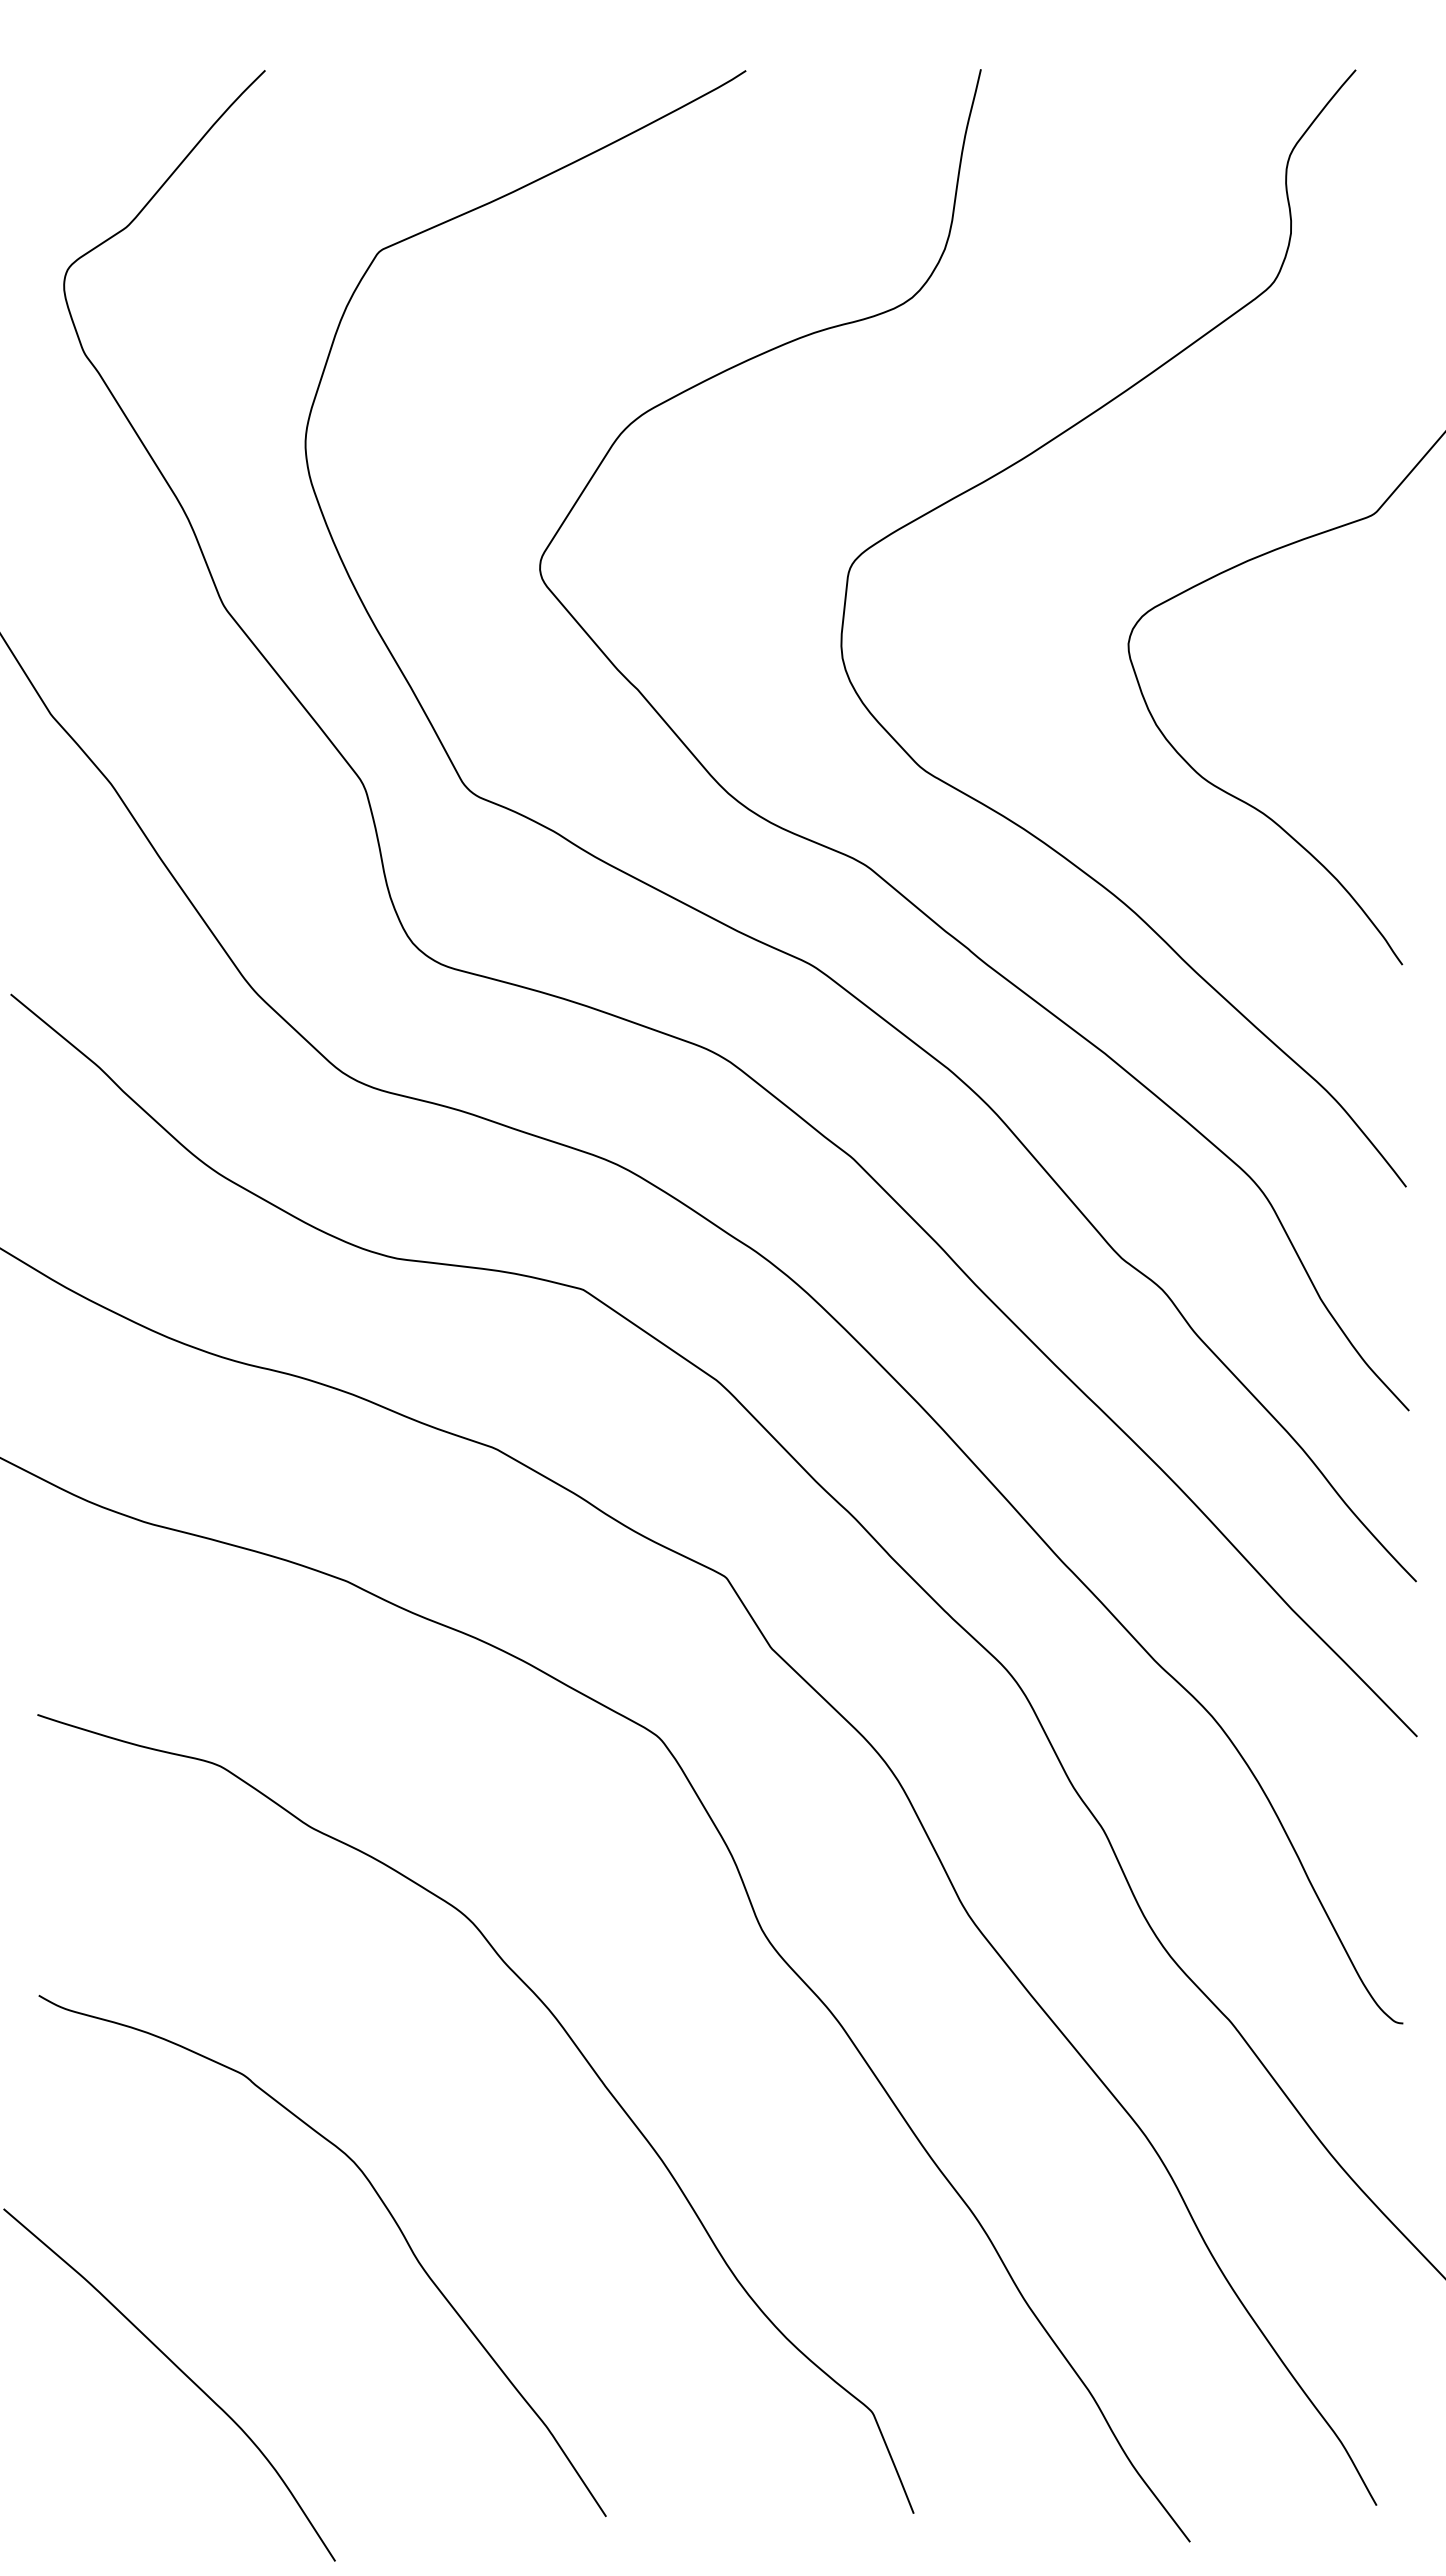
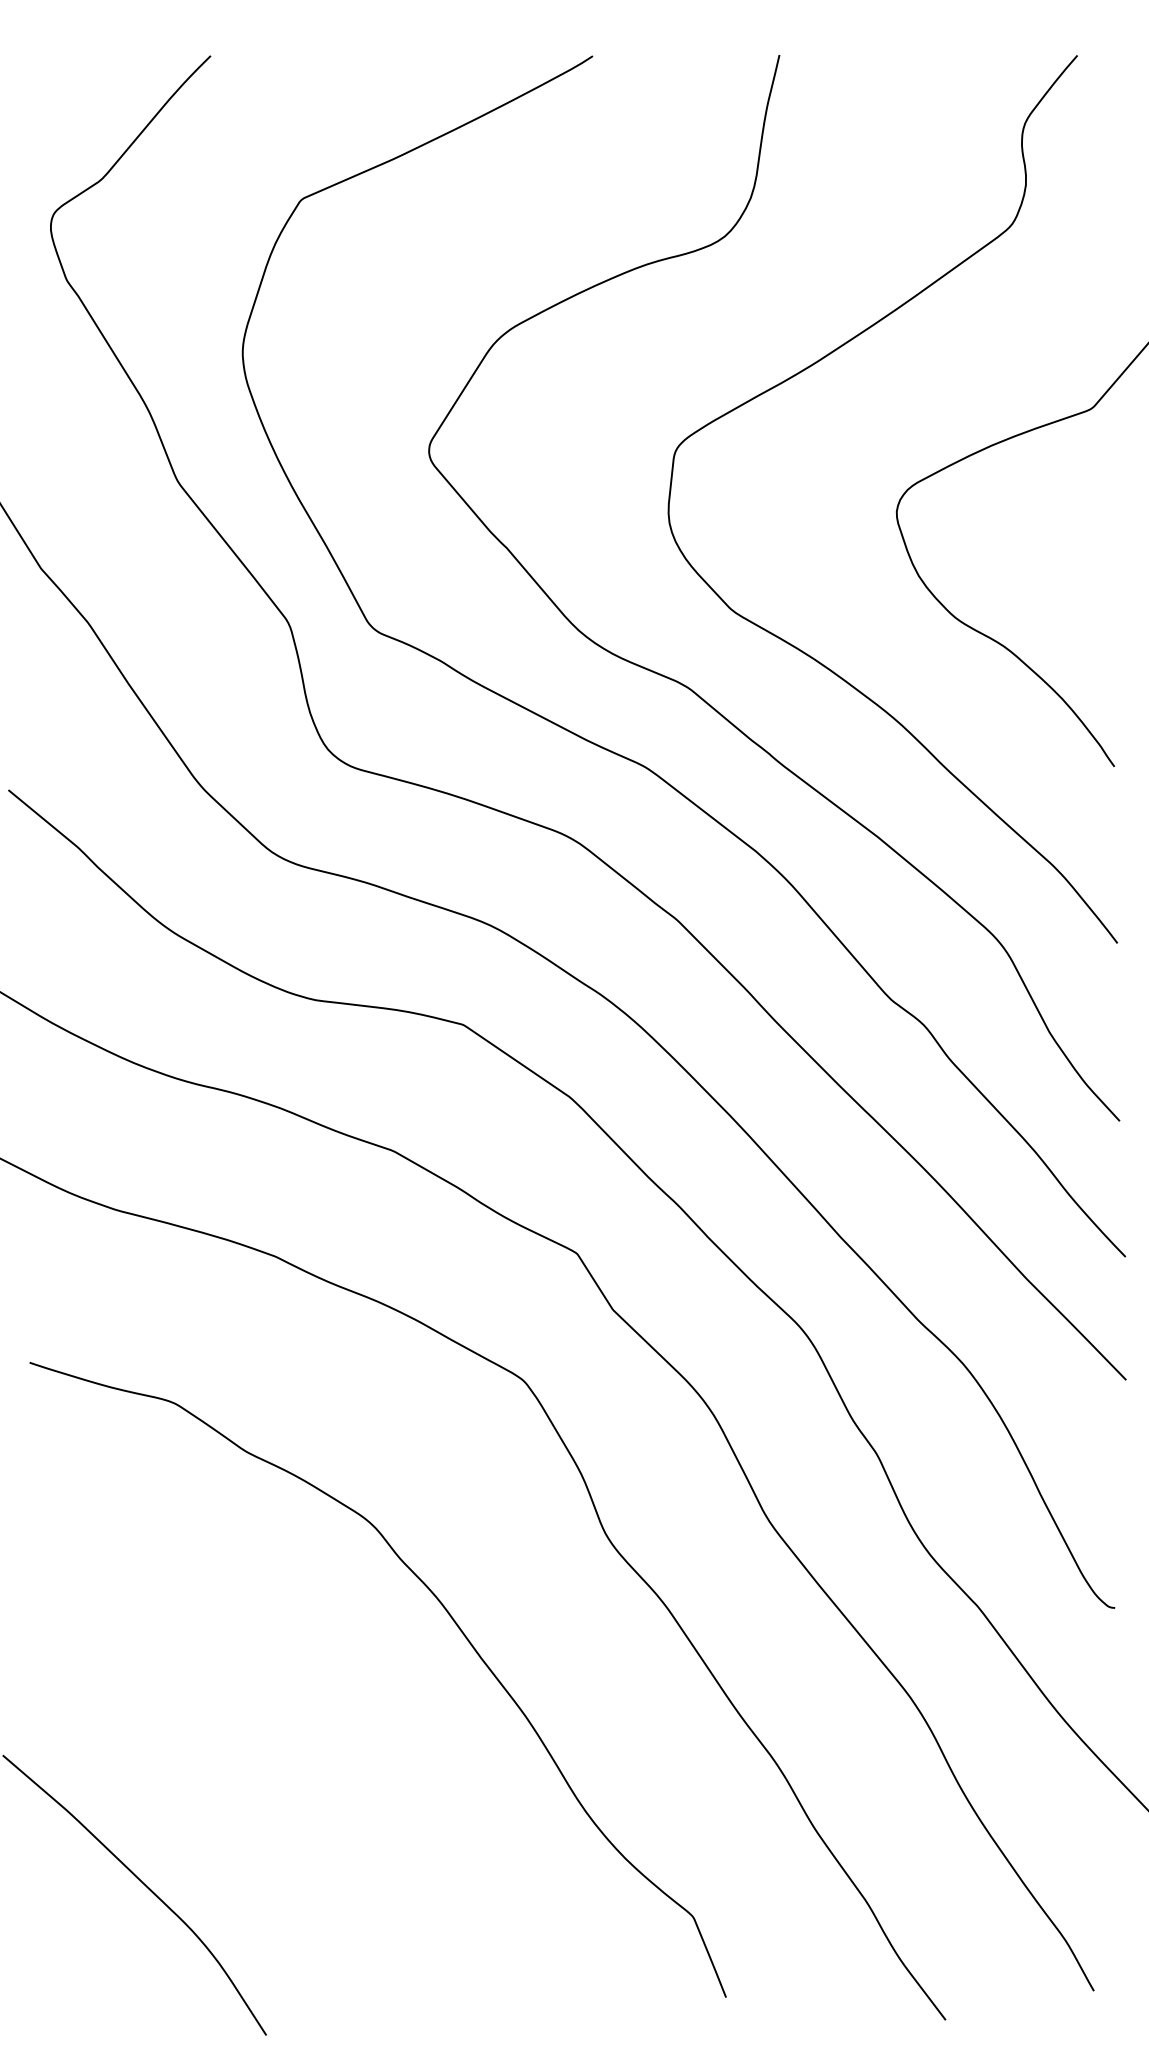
curve: (389, 2214) -> (309, 1759), removed

